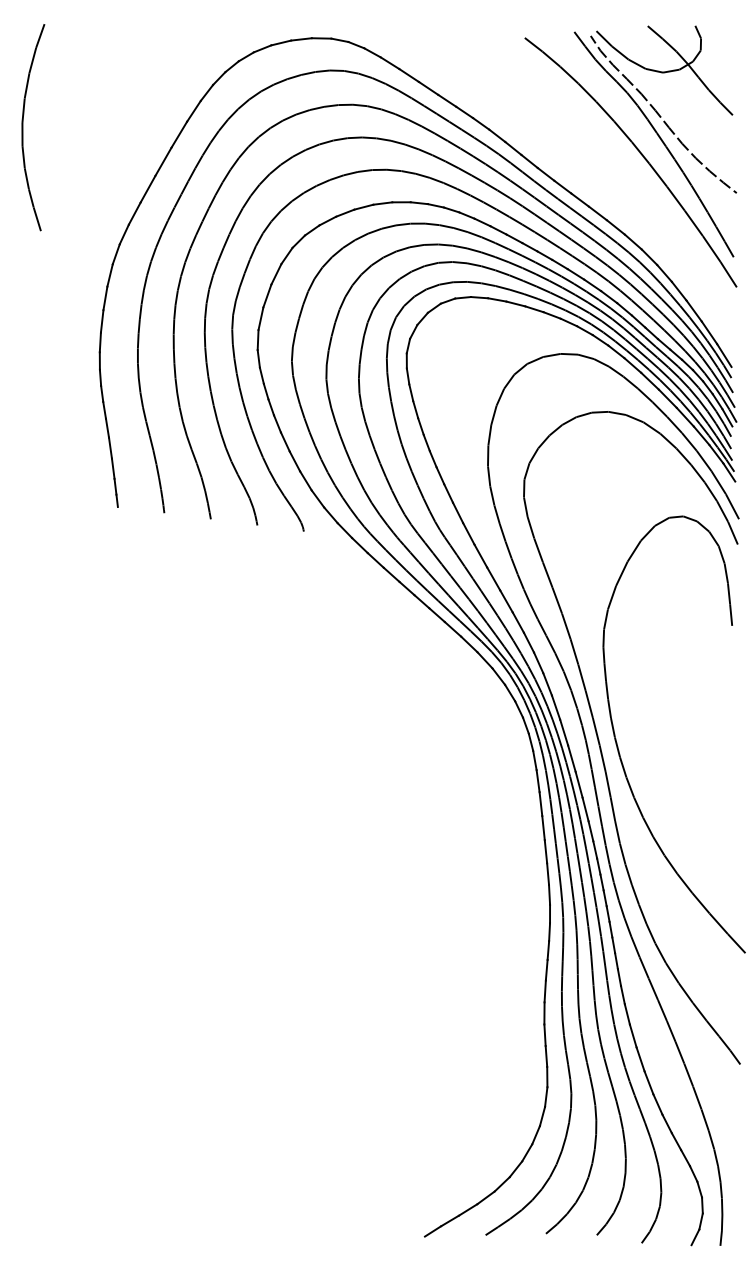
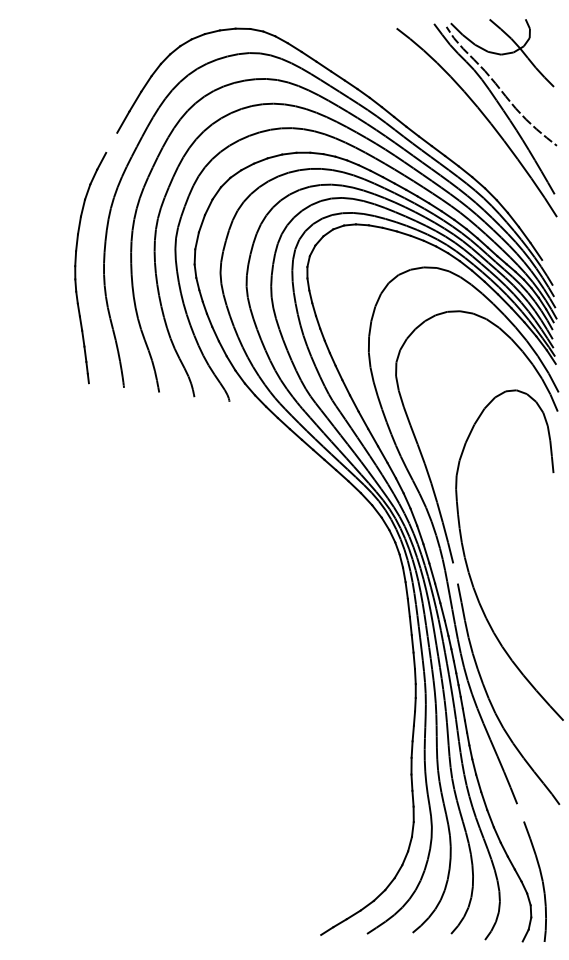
part: (23, 127) -> (17, 96), removed
line: (147, 188) -> (111, 142), removed
line: (724, 355) -> (547, 268), removed
line: (602, 758) -> (455, 573), removed
line: (688, 1074) -> (520, 812), removed

